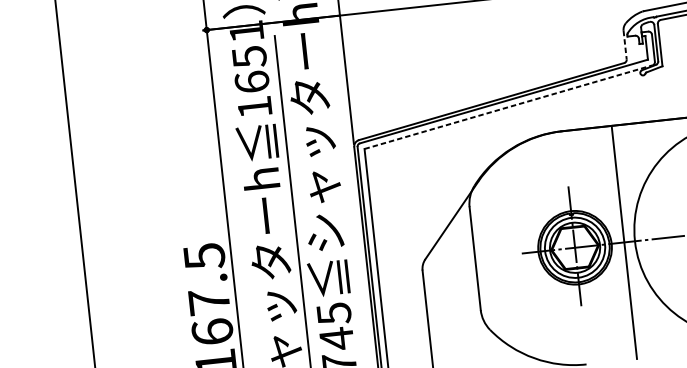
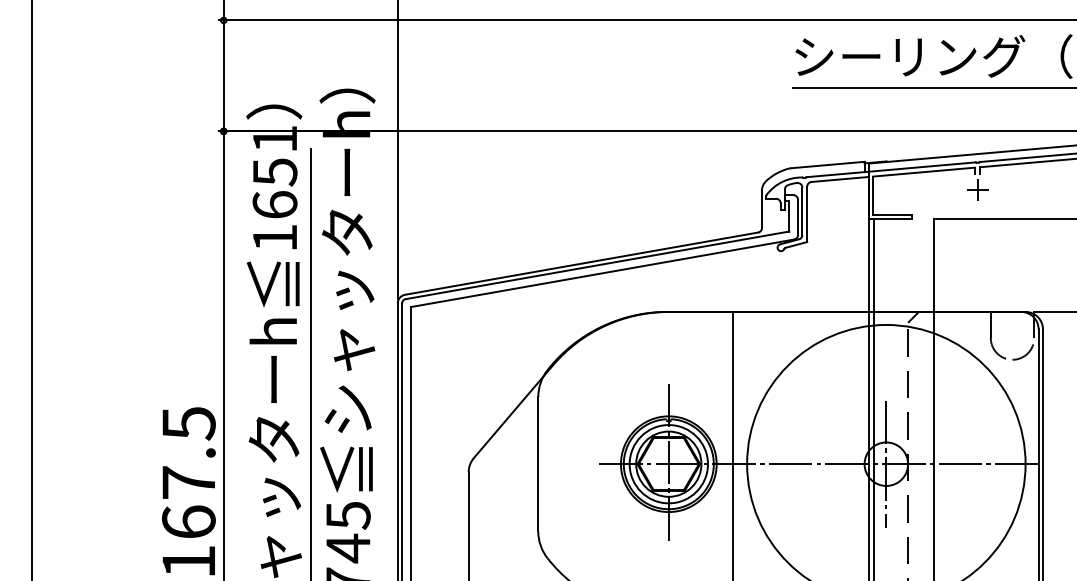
line: (624, 45) -> (761, 209), dashed -> solid
line: (508, 107) -> (602, 273), dashed -> solid

